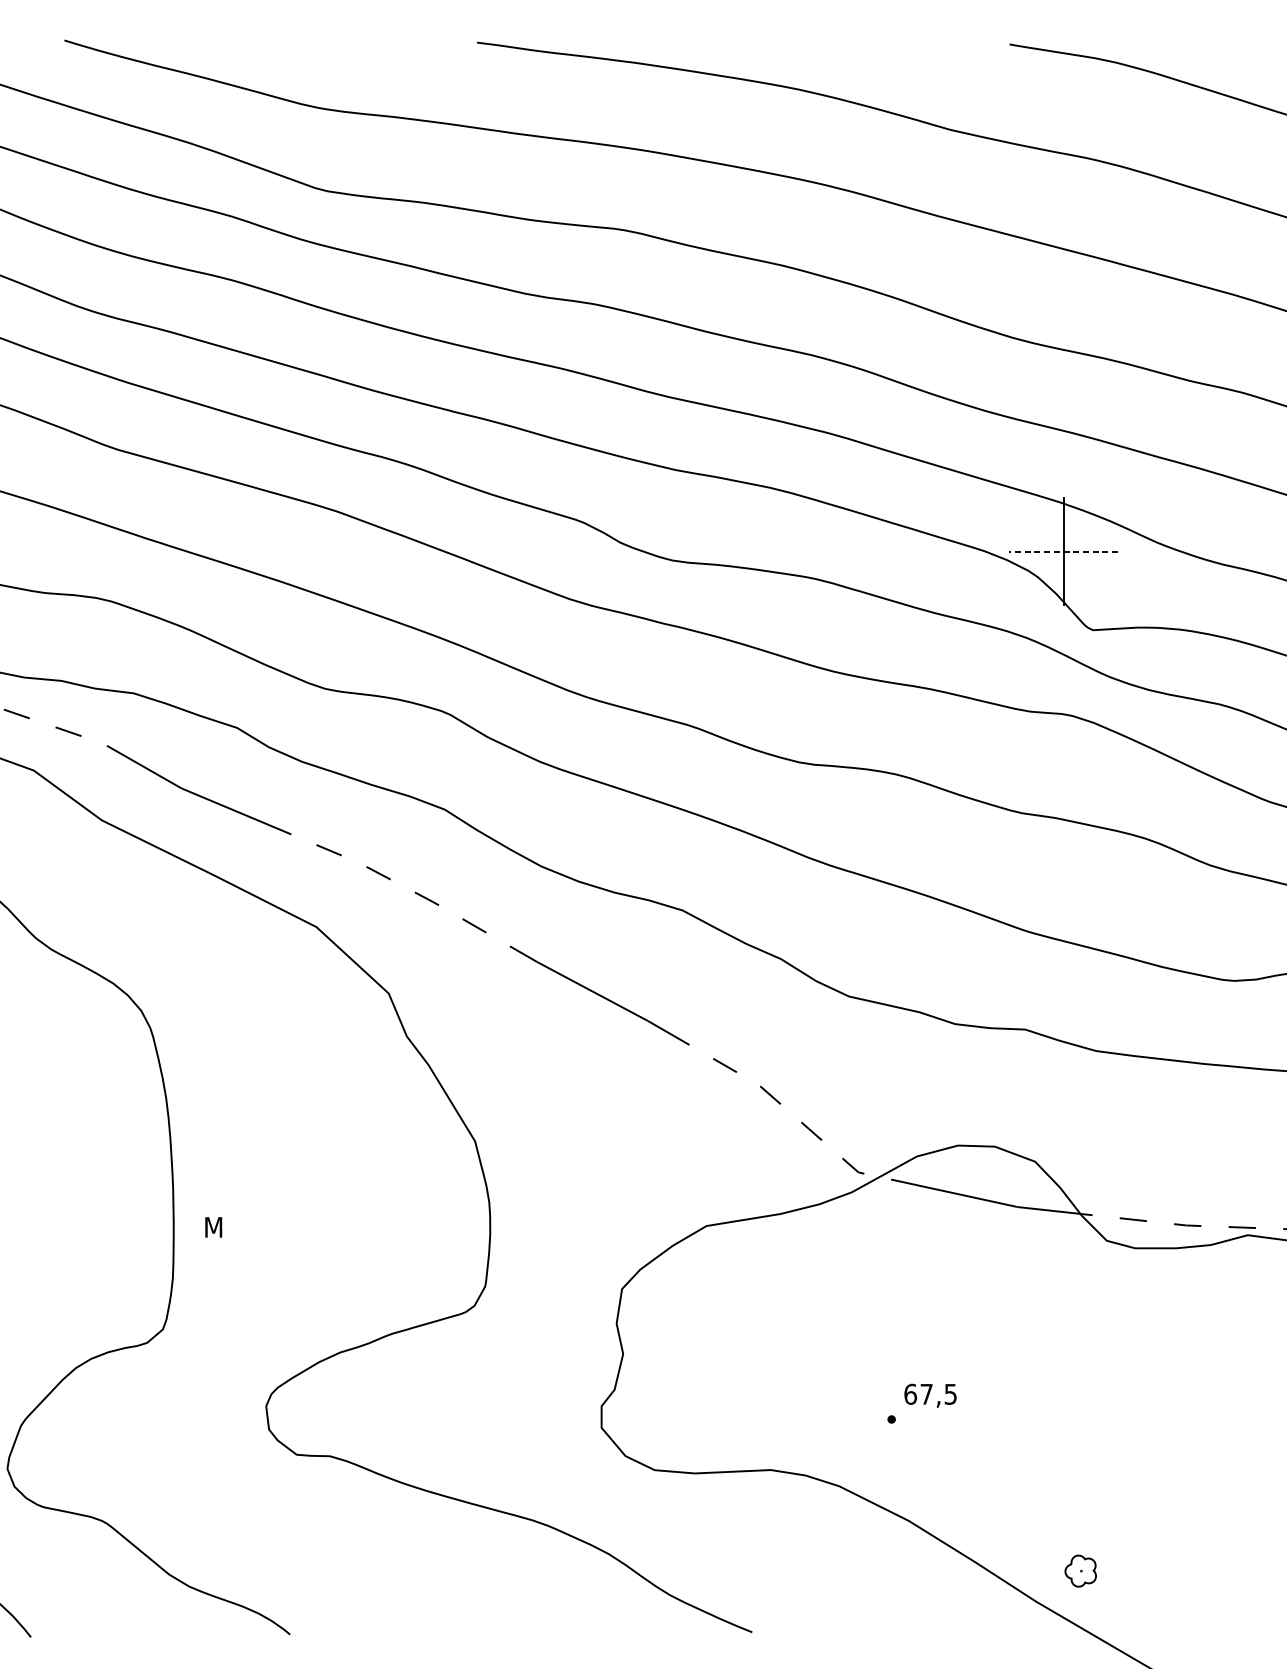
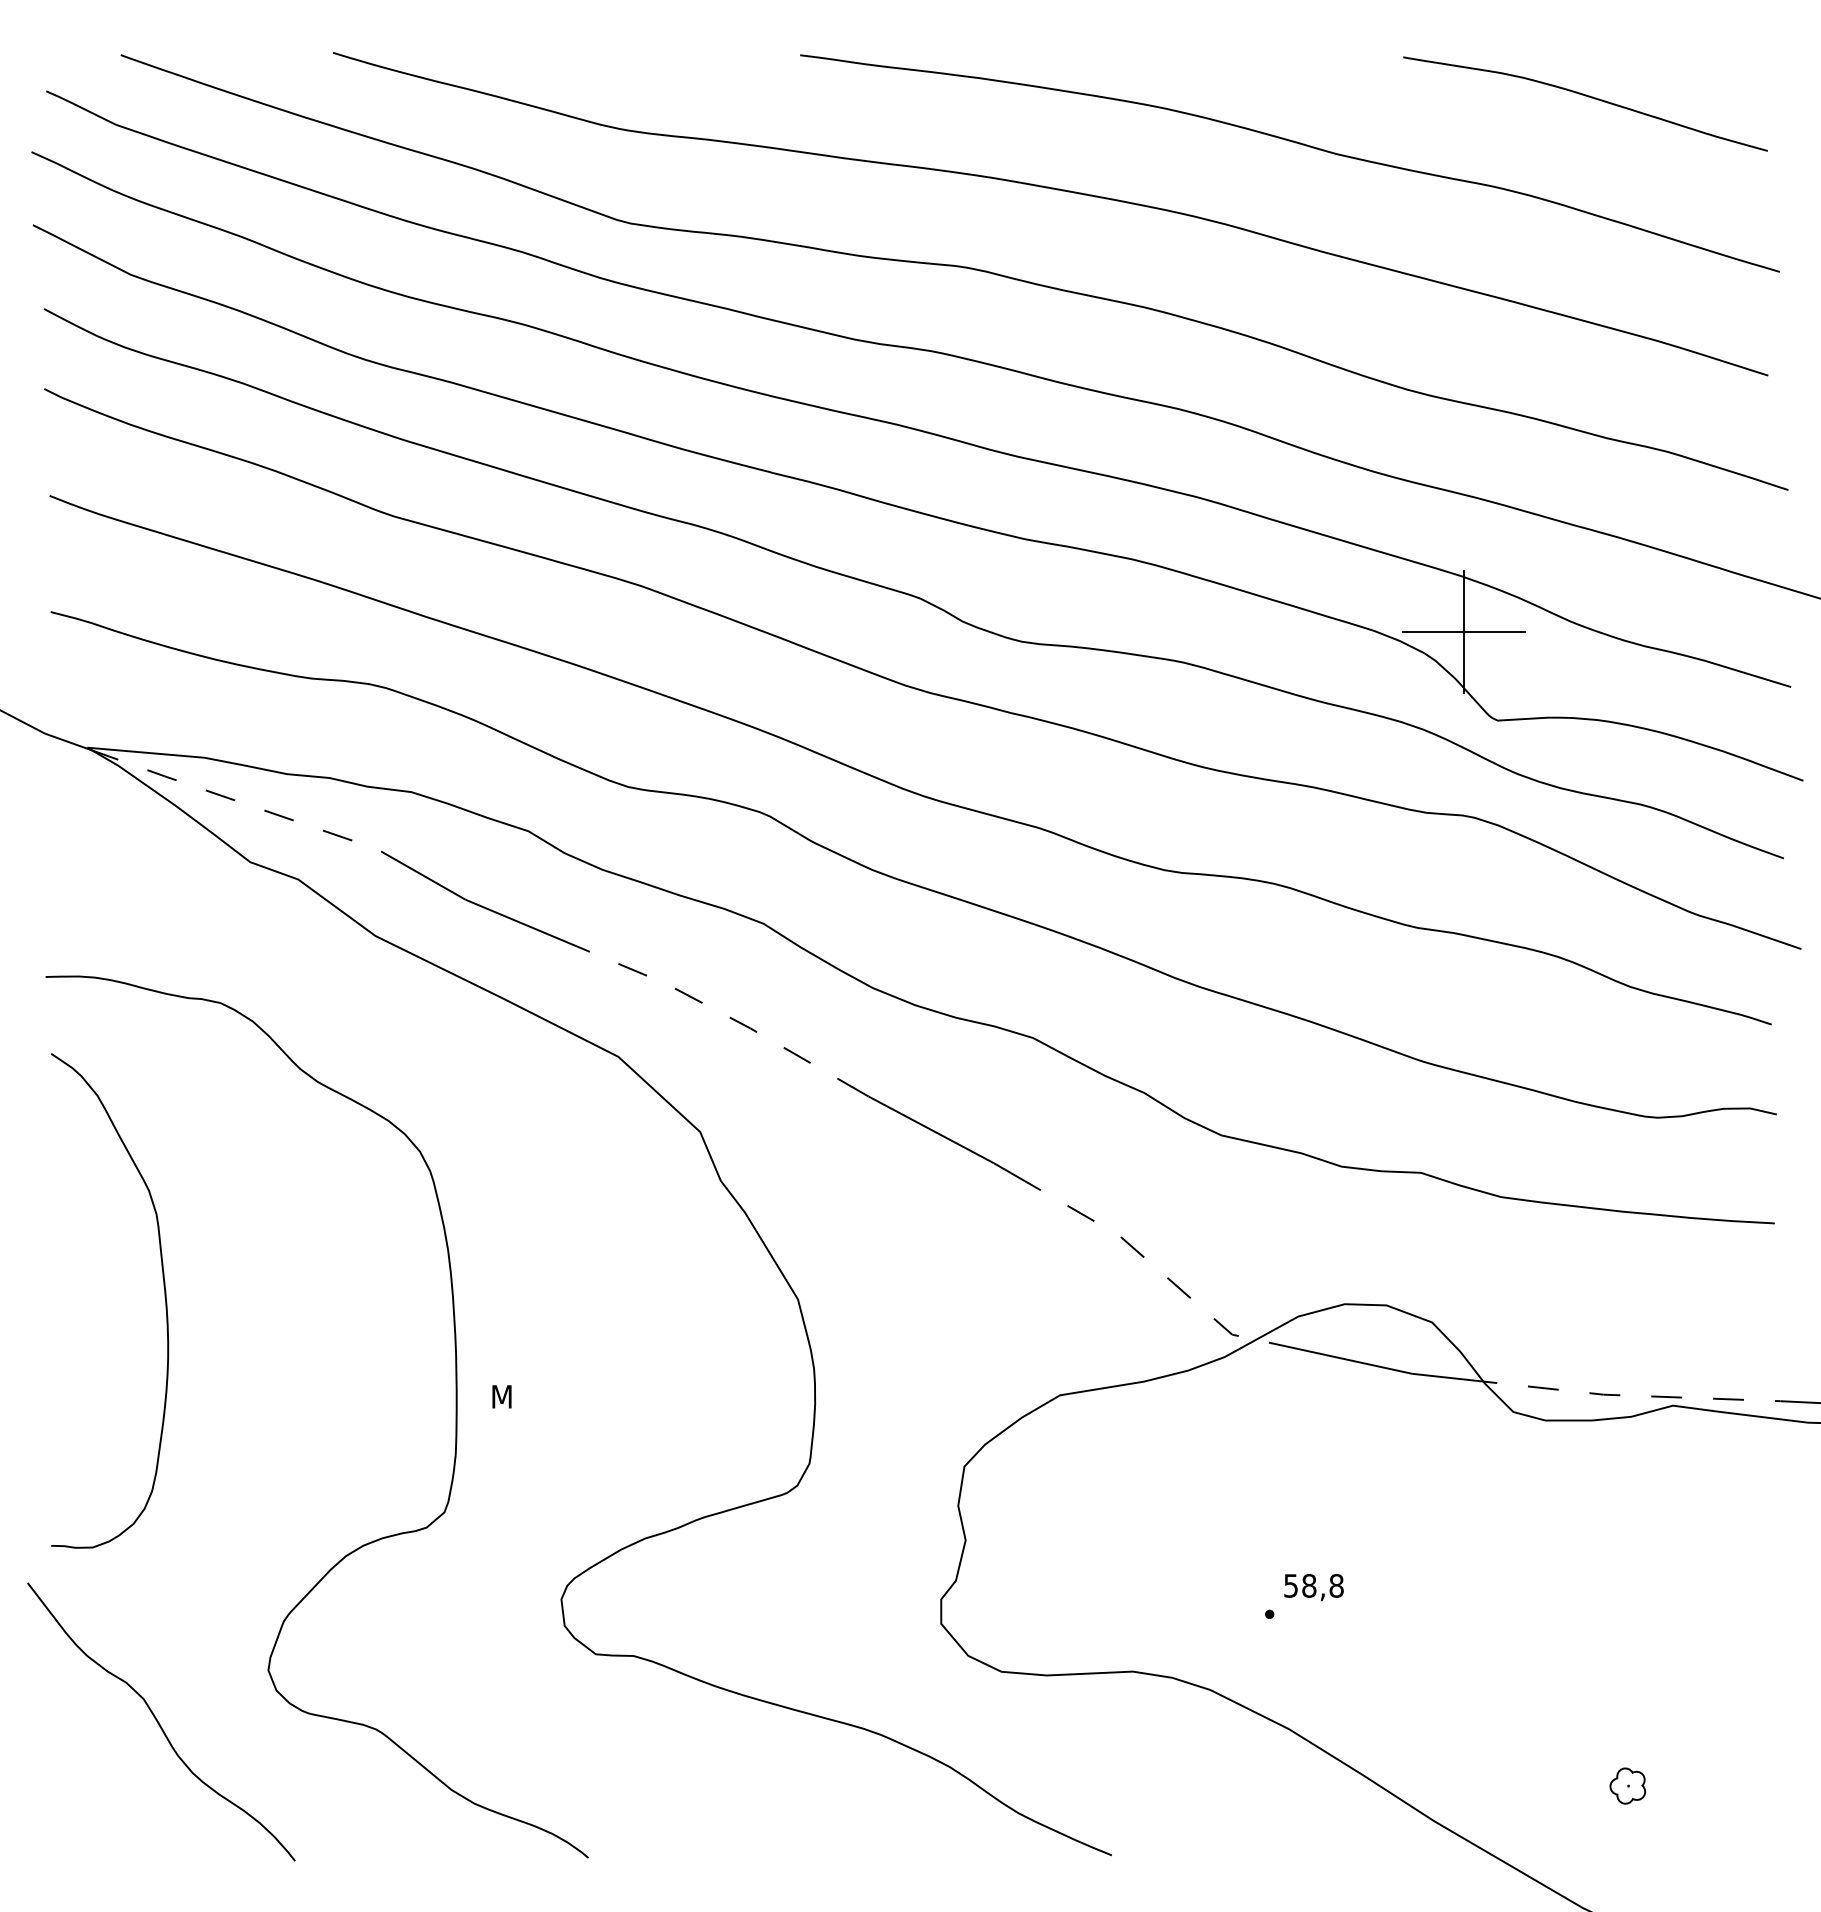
line: (1063, 551) -> (1464, 631), dashed -> solid
text: (930, 1393) -> (1313, 1585), 67,5 -> 58,8
part: (1080, 1570) -> (1627, 1785), moved

